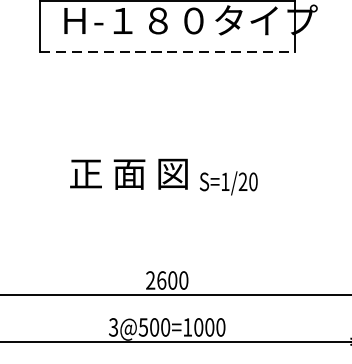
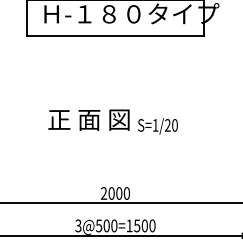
line: (167, 51) -> (115, 35), dashed -> solid
text: (161, 280) -> (111, 193), 2600 -> 2000
text: (199, 326) -> (137, 225), 3@500=1000 -> 3@500=1500

